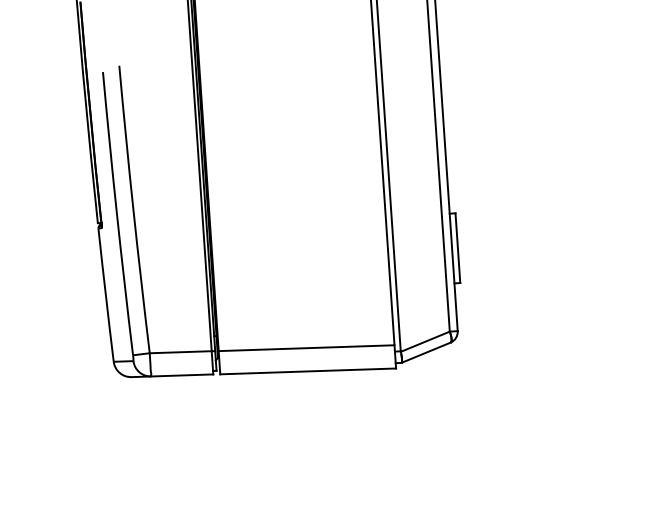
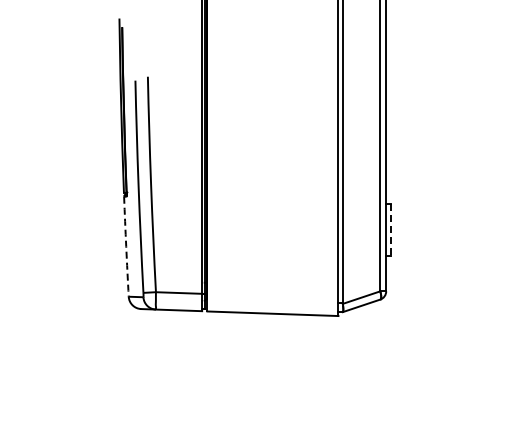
line: (457, 249) -> (390, 230), solid -> dashed
arc: (106, 294) -> (126, 246), solid -> dashed
line: (306, 348) -> (272, 296), removed

